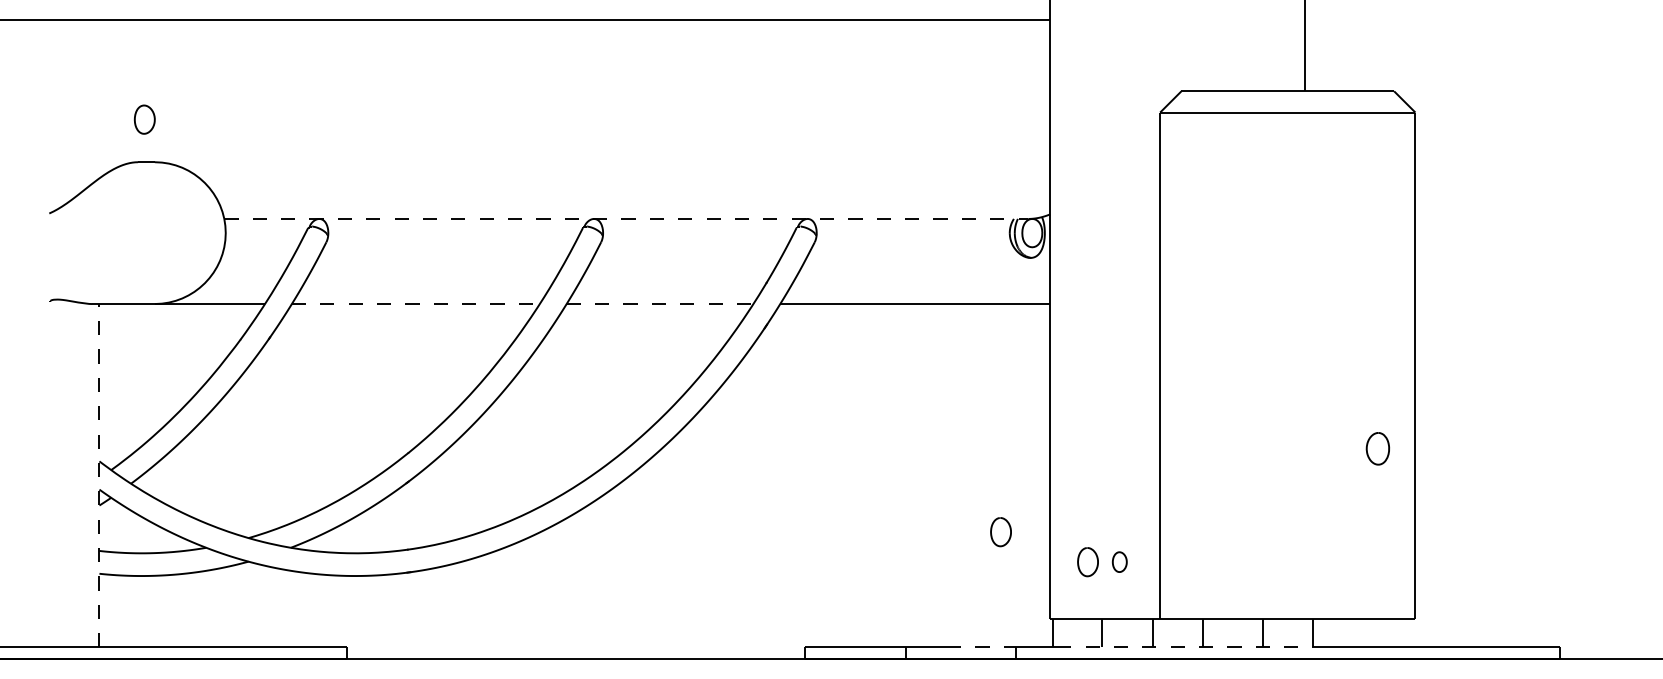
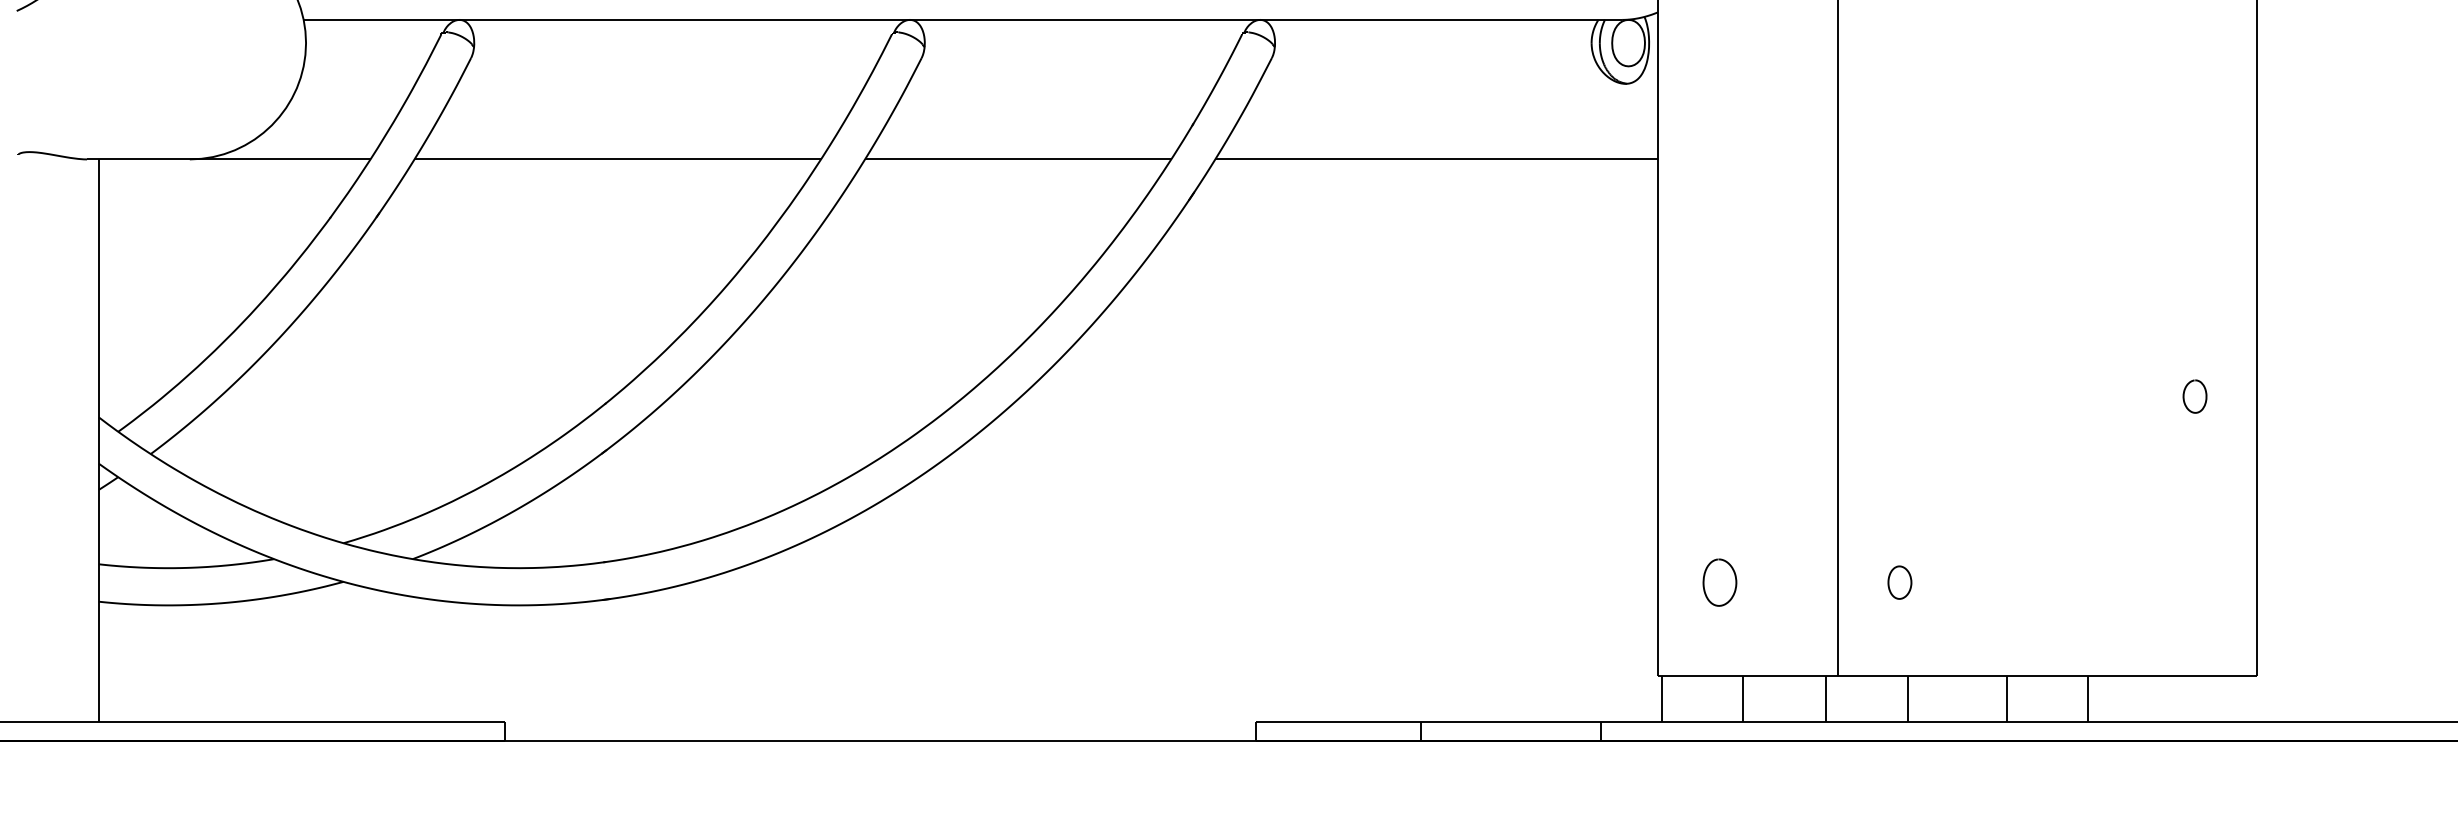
line: (626, 218) -> (963, 19), dashed -> solid
line: (415, 304) -> (617, 160), dashed -> solid
line: (660, 304) -> (1018, 160), dashed -> solid
part: (1377, 448) -> (2194, 396), size x0.62
line: (99, 475) -> (99, 440), dashed -> solid
part: (1000, 532) -> (1576, 534), removed
part: (1119, 561) -> (1899, 581), moved
line: (981, 647) -> (1545, 722), dashed -> solid
line: (1188, 647) -> (1884, 722), dashed -> solid

